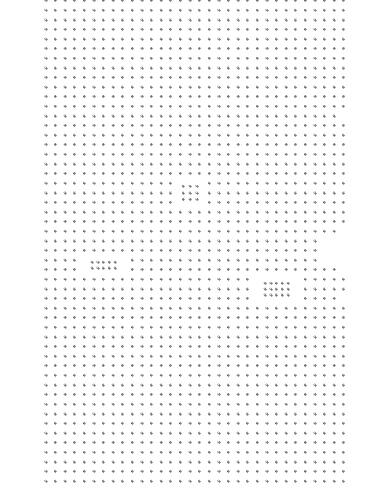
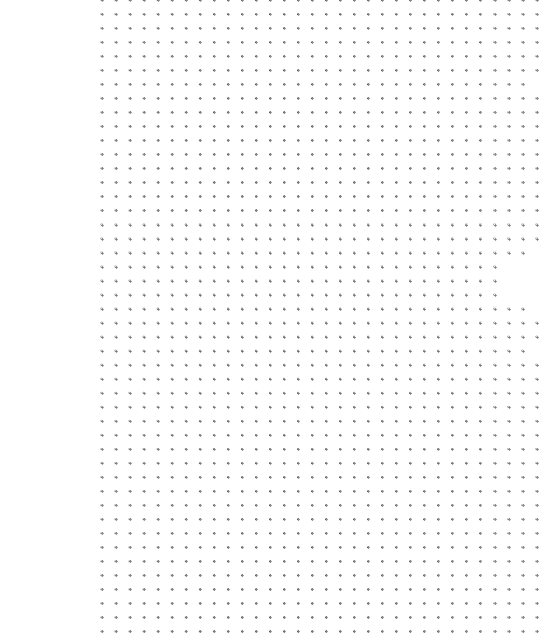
part: (189, 192) -> (311, 196), size x1.43
part: (103, 264) -> (186, 301), size x1.67
part: (276, 288) -> (438, 336), size x1.67

